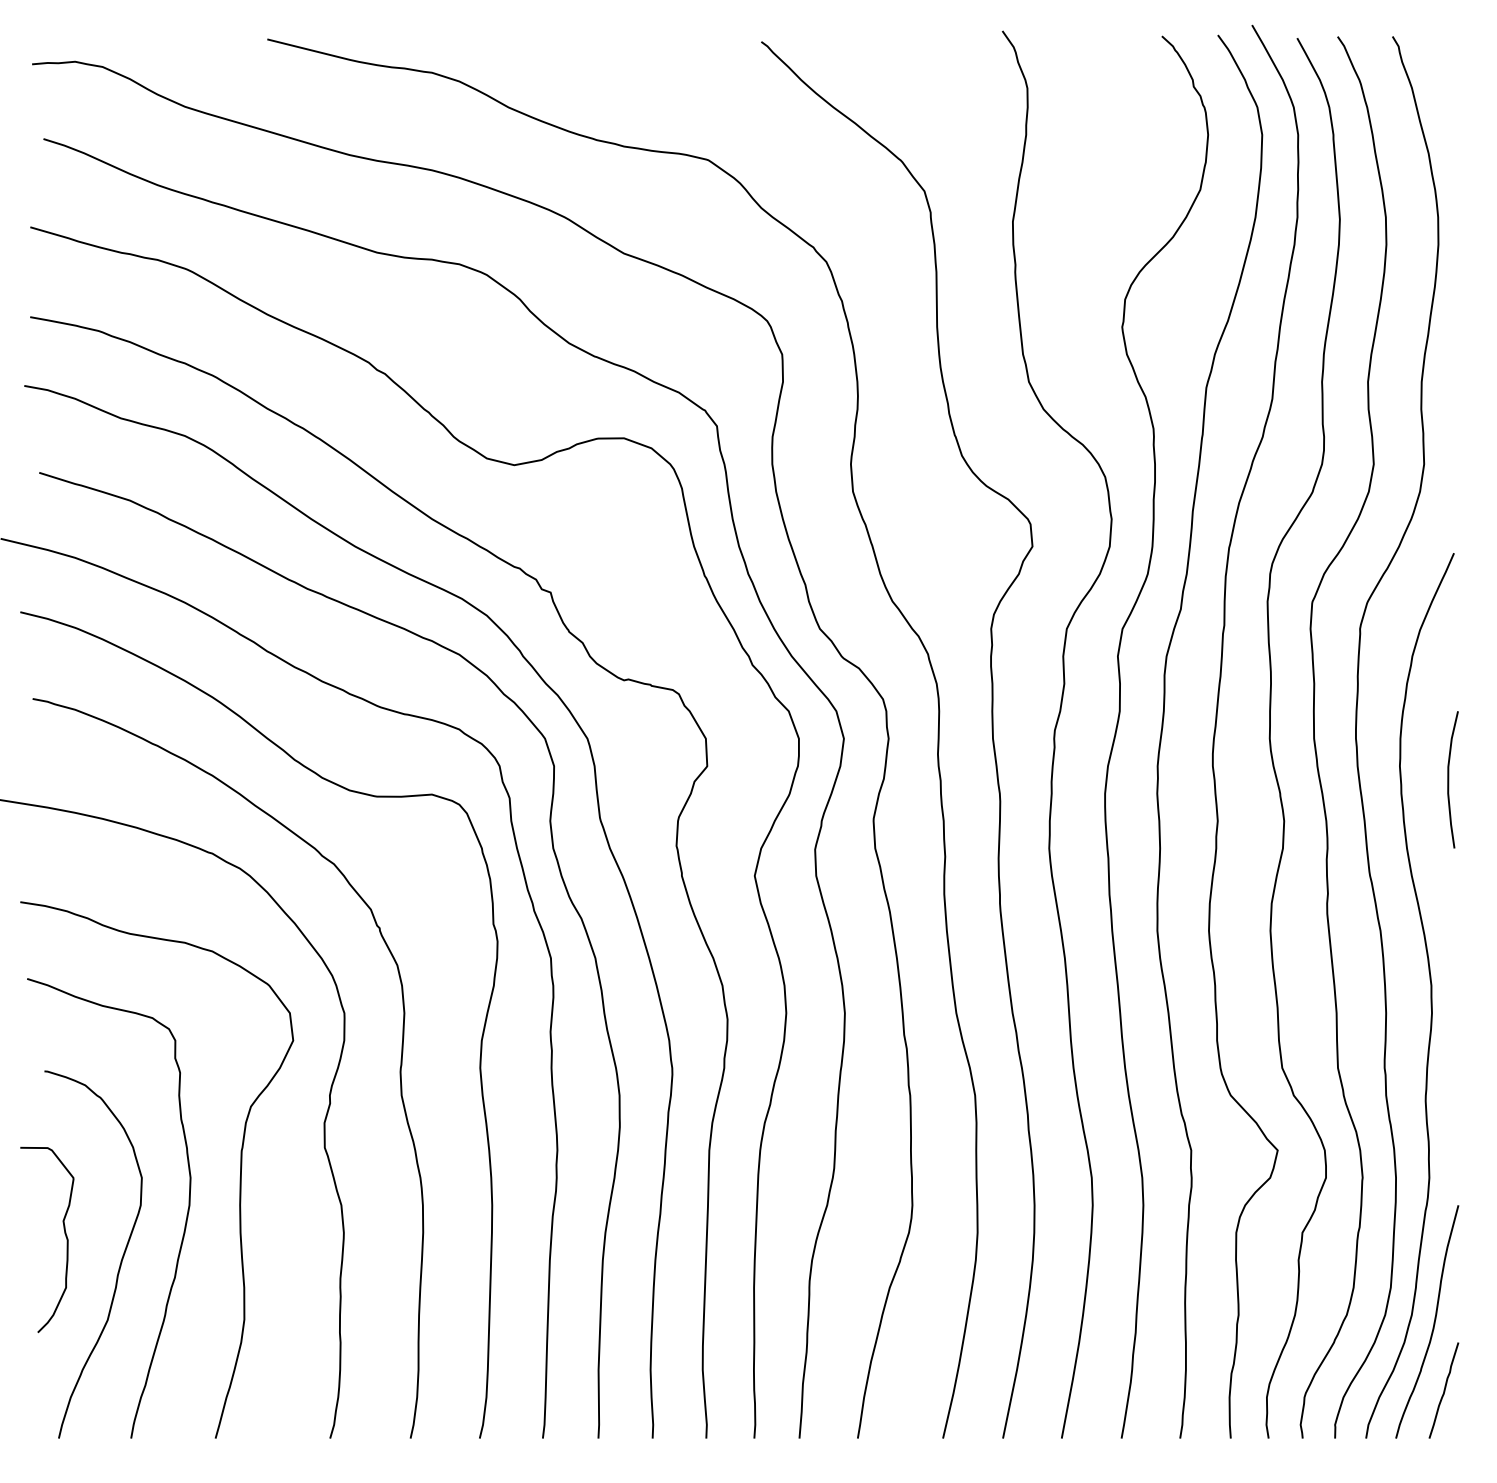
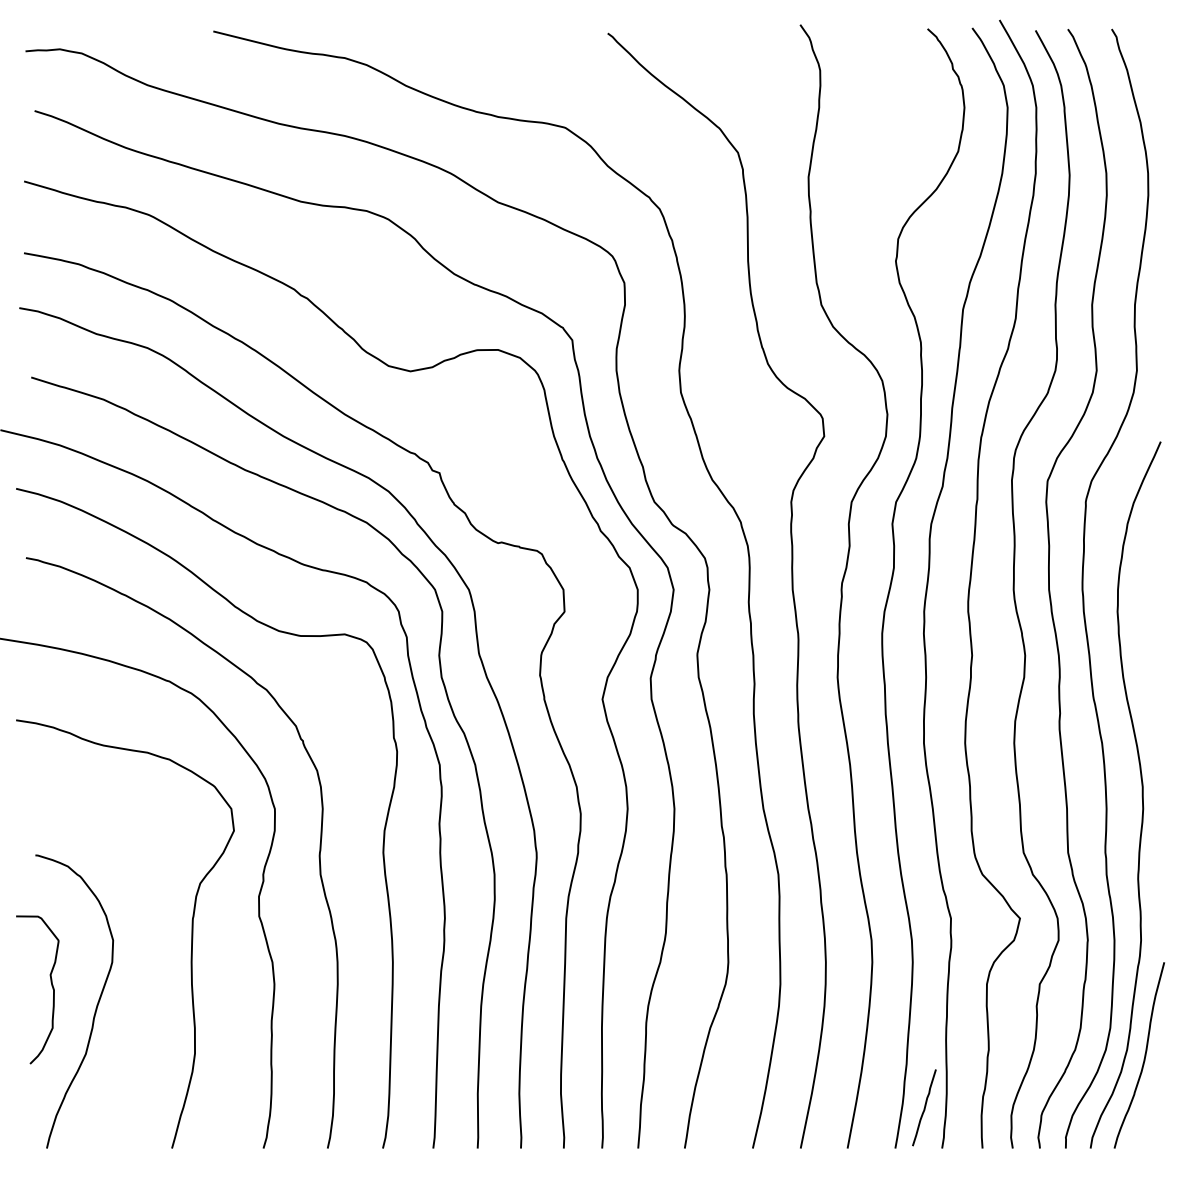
curve: (1449, 779) -> (1157, 622), removed
curve: (184, 1225) -> (147, 978), removed
line: (1443, 1390) -> (924, 1107), moved

